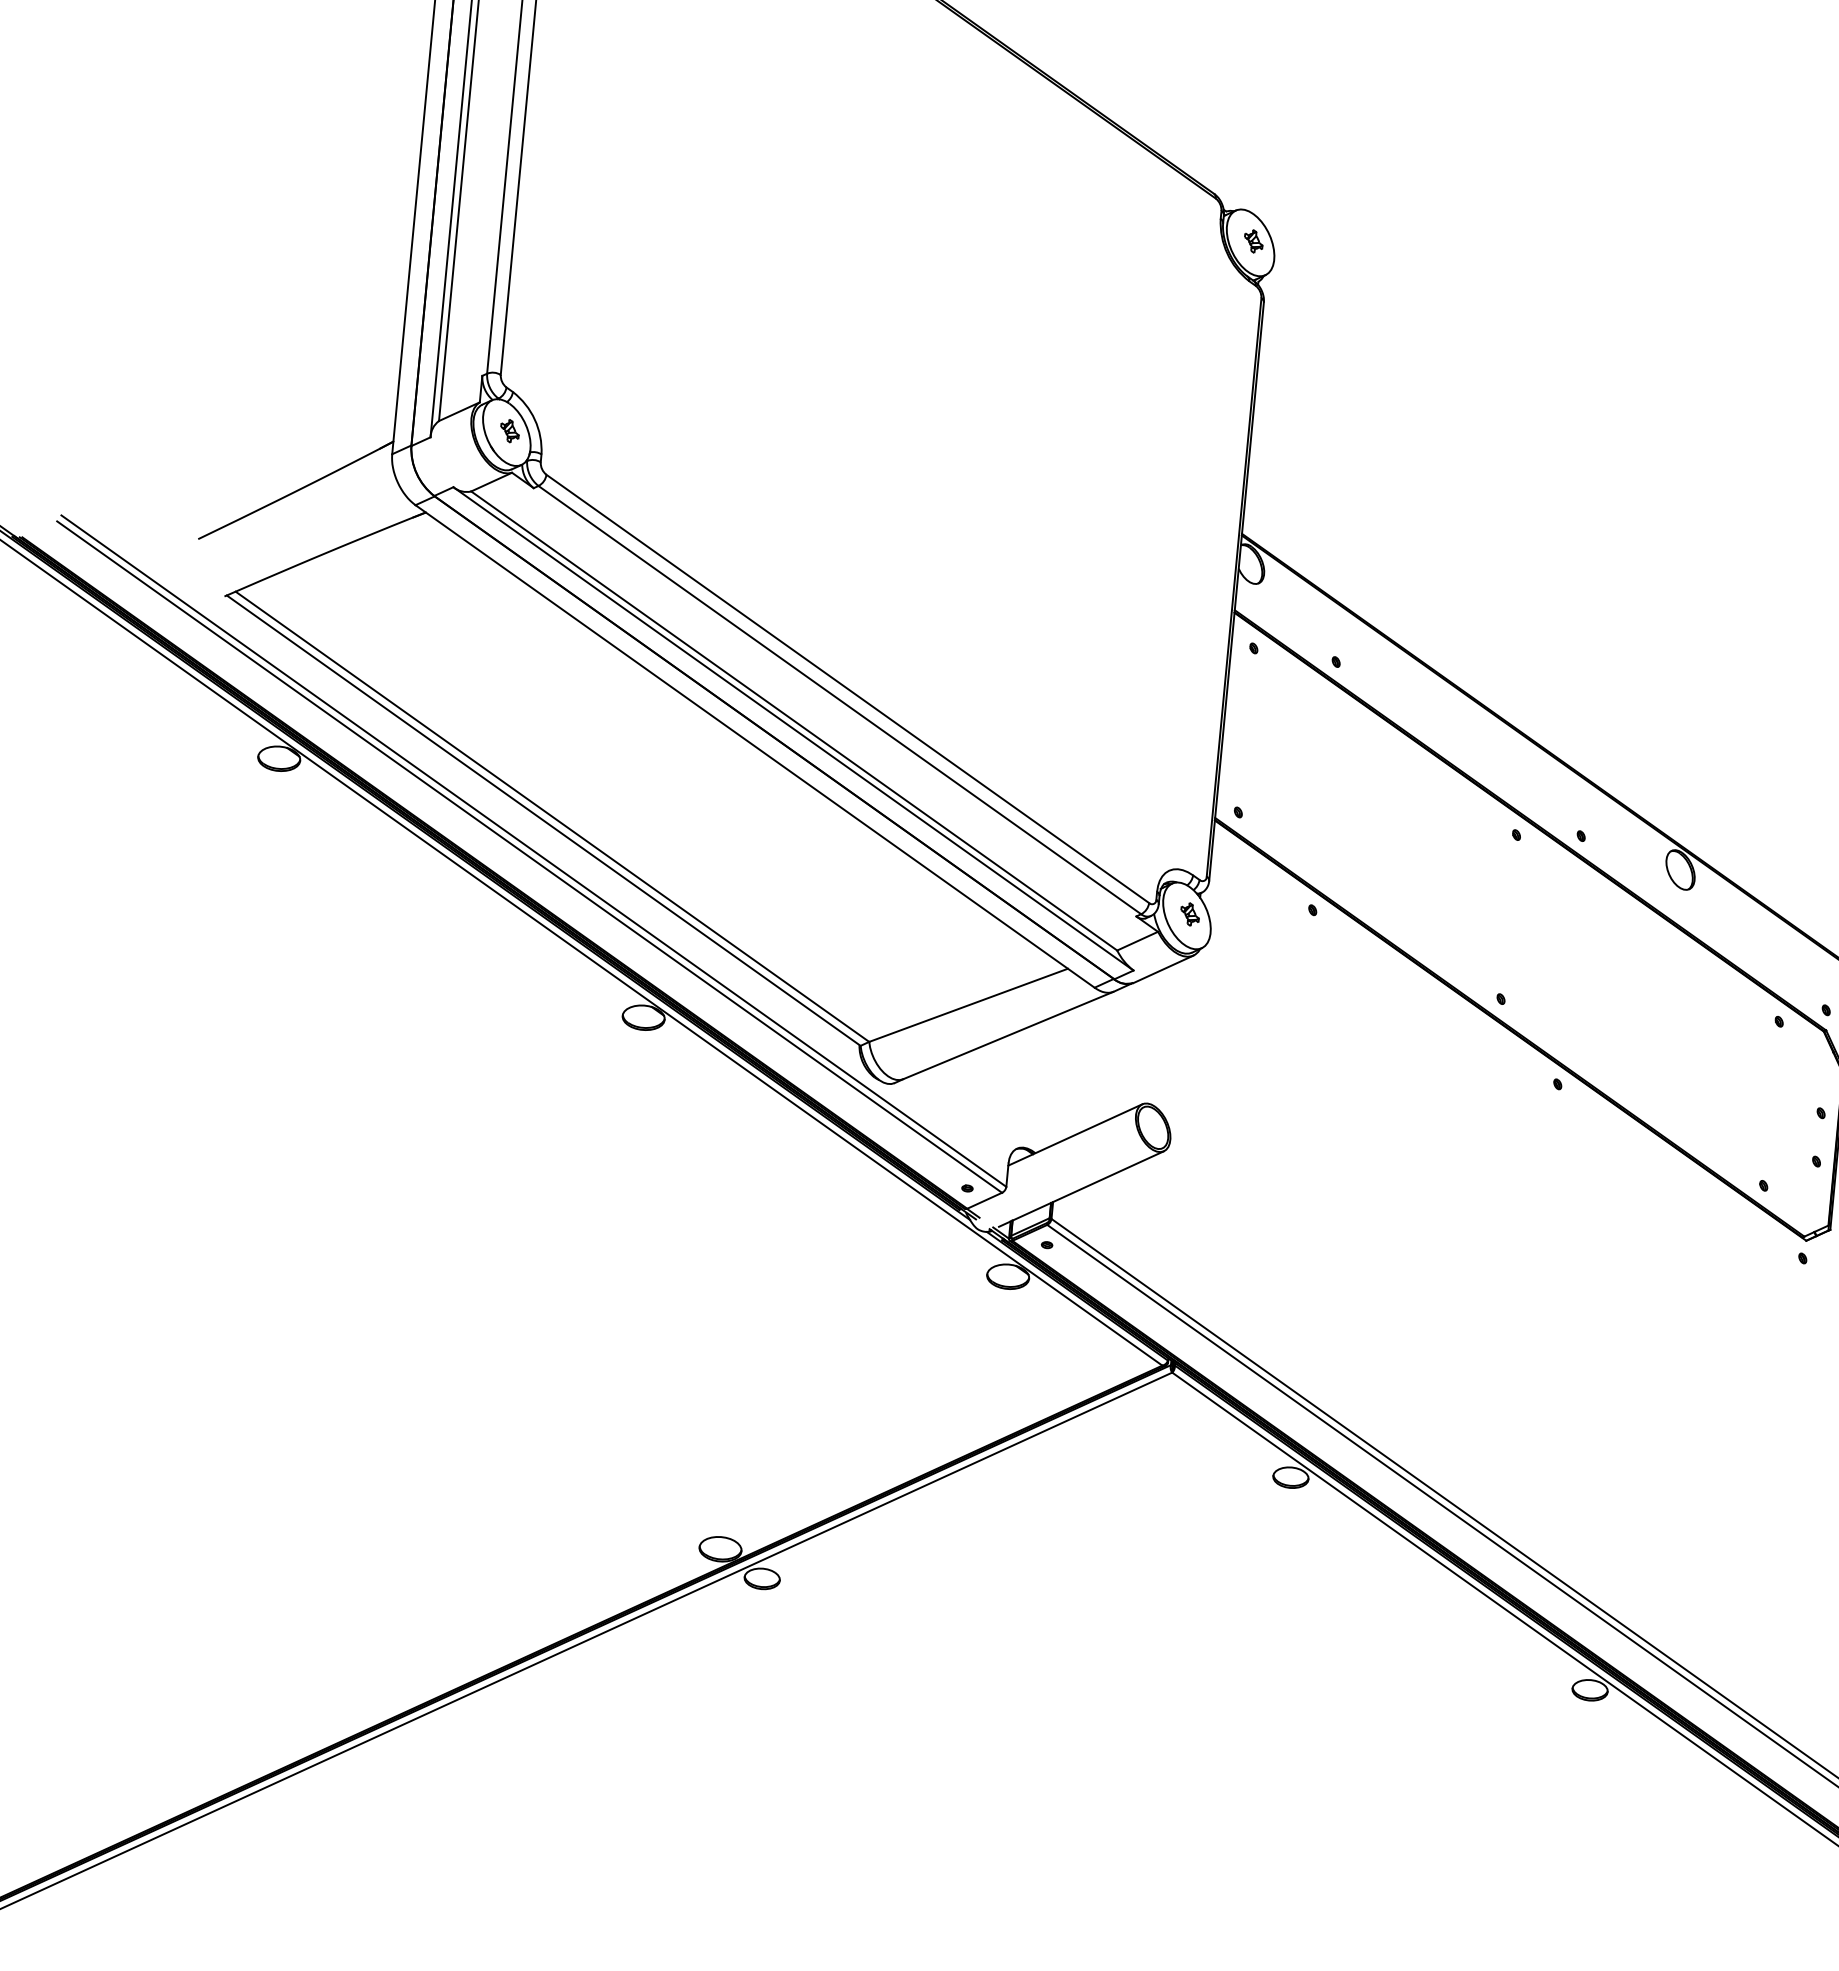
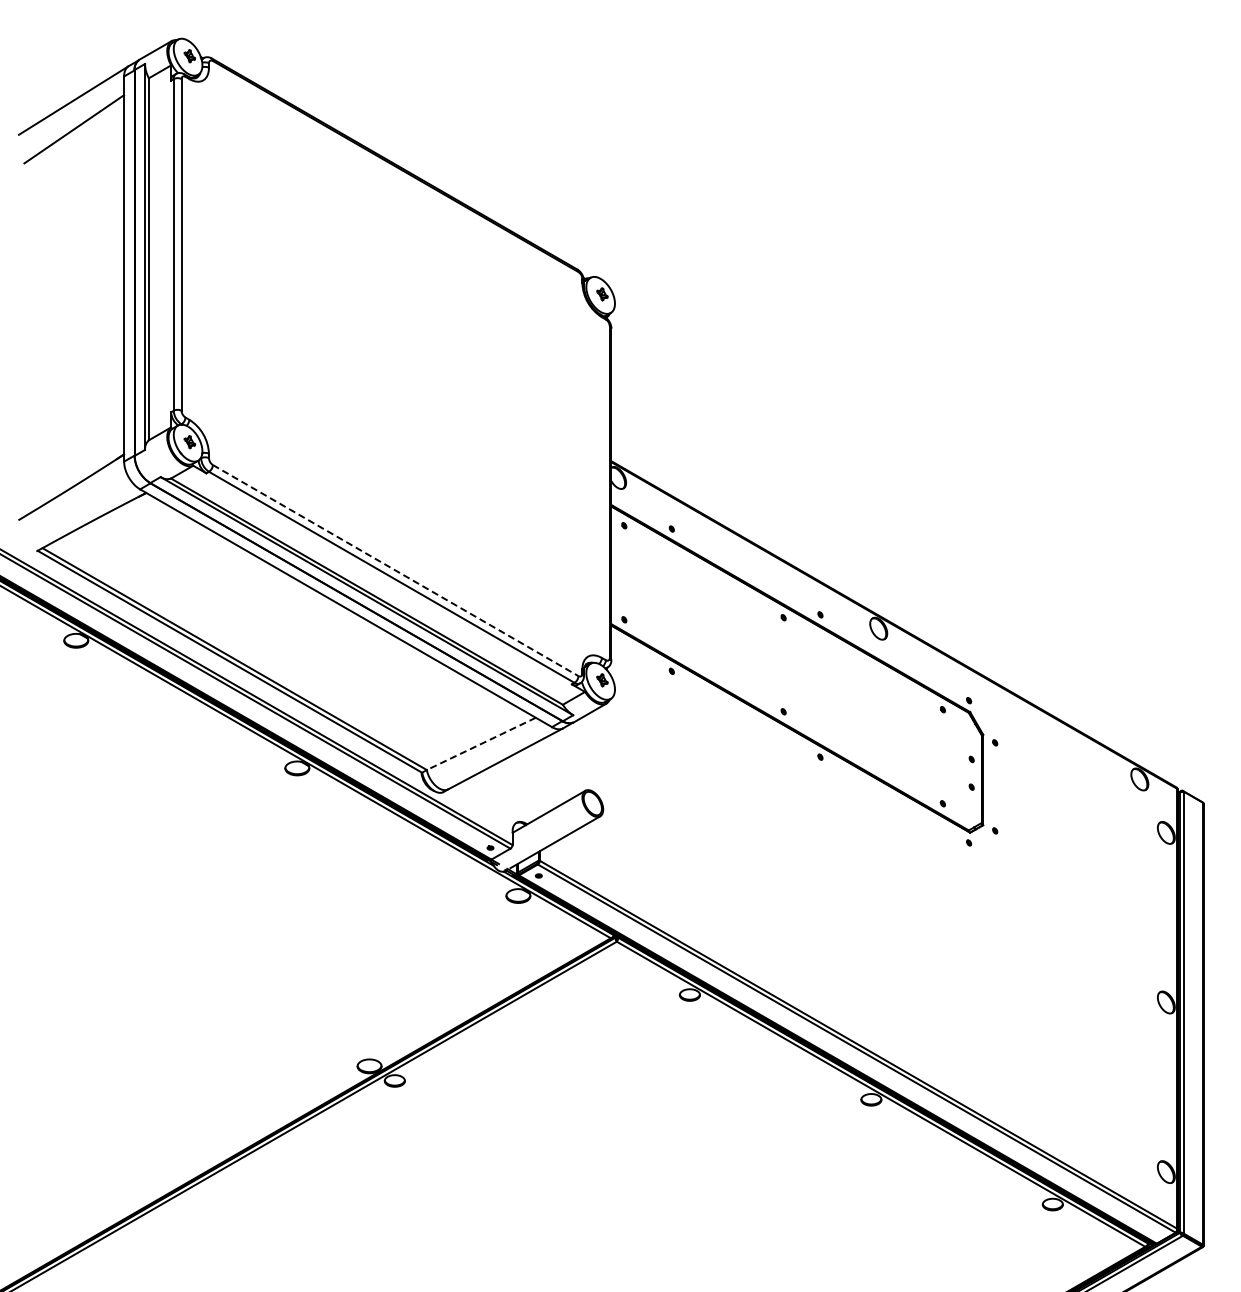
line: (849, 688) -> (396, 570), solid -> dashed
line: (967, 1006) -> (480, 744), solid -> dashed

